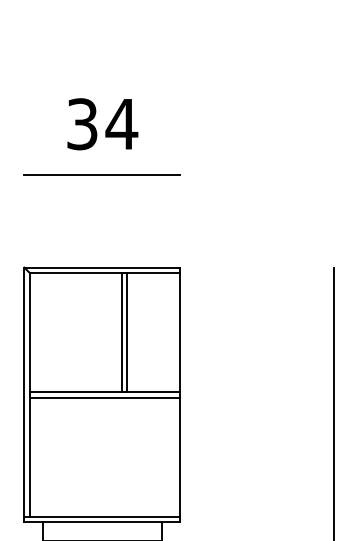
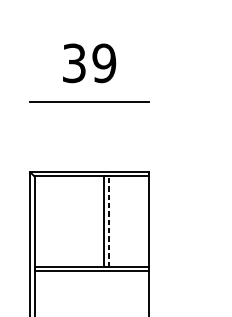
text: (121, 124) -> (104, 63), 34 -> 39
line: (127, 332) -> (108, 221), solid -> dashed

